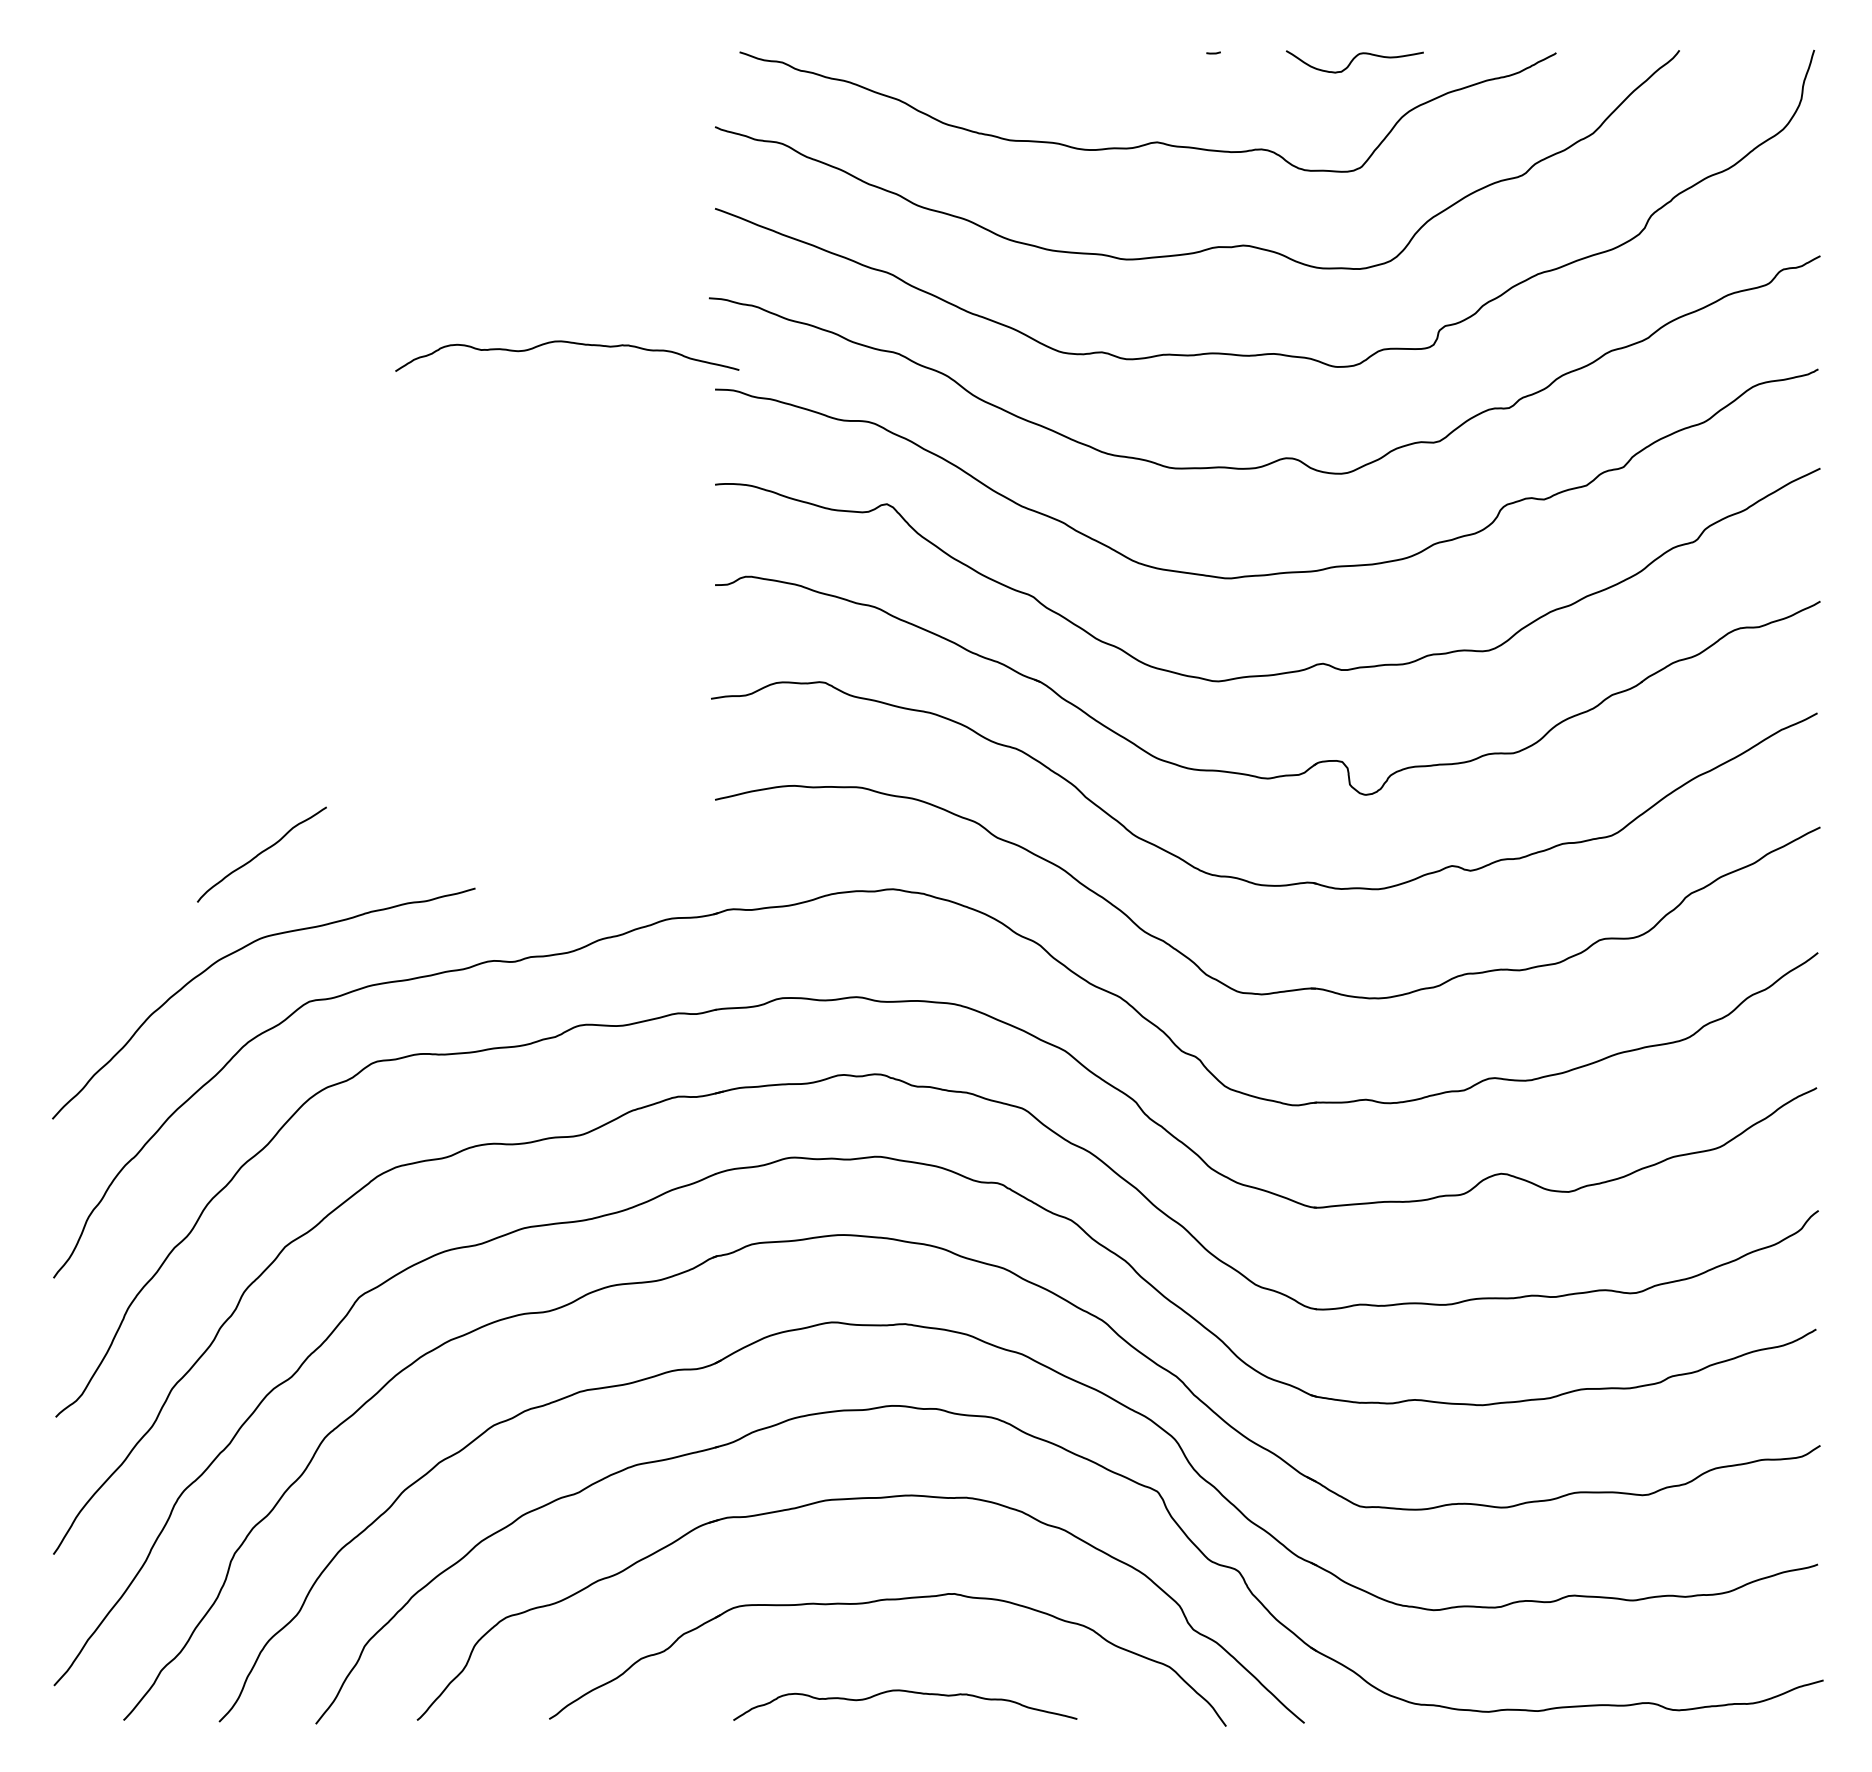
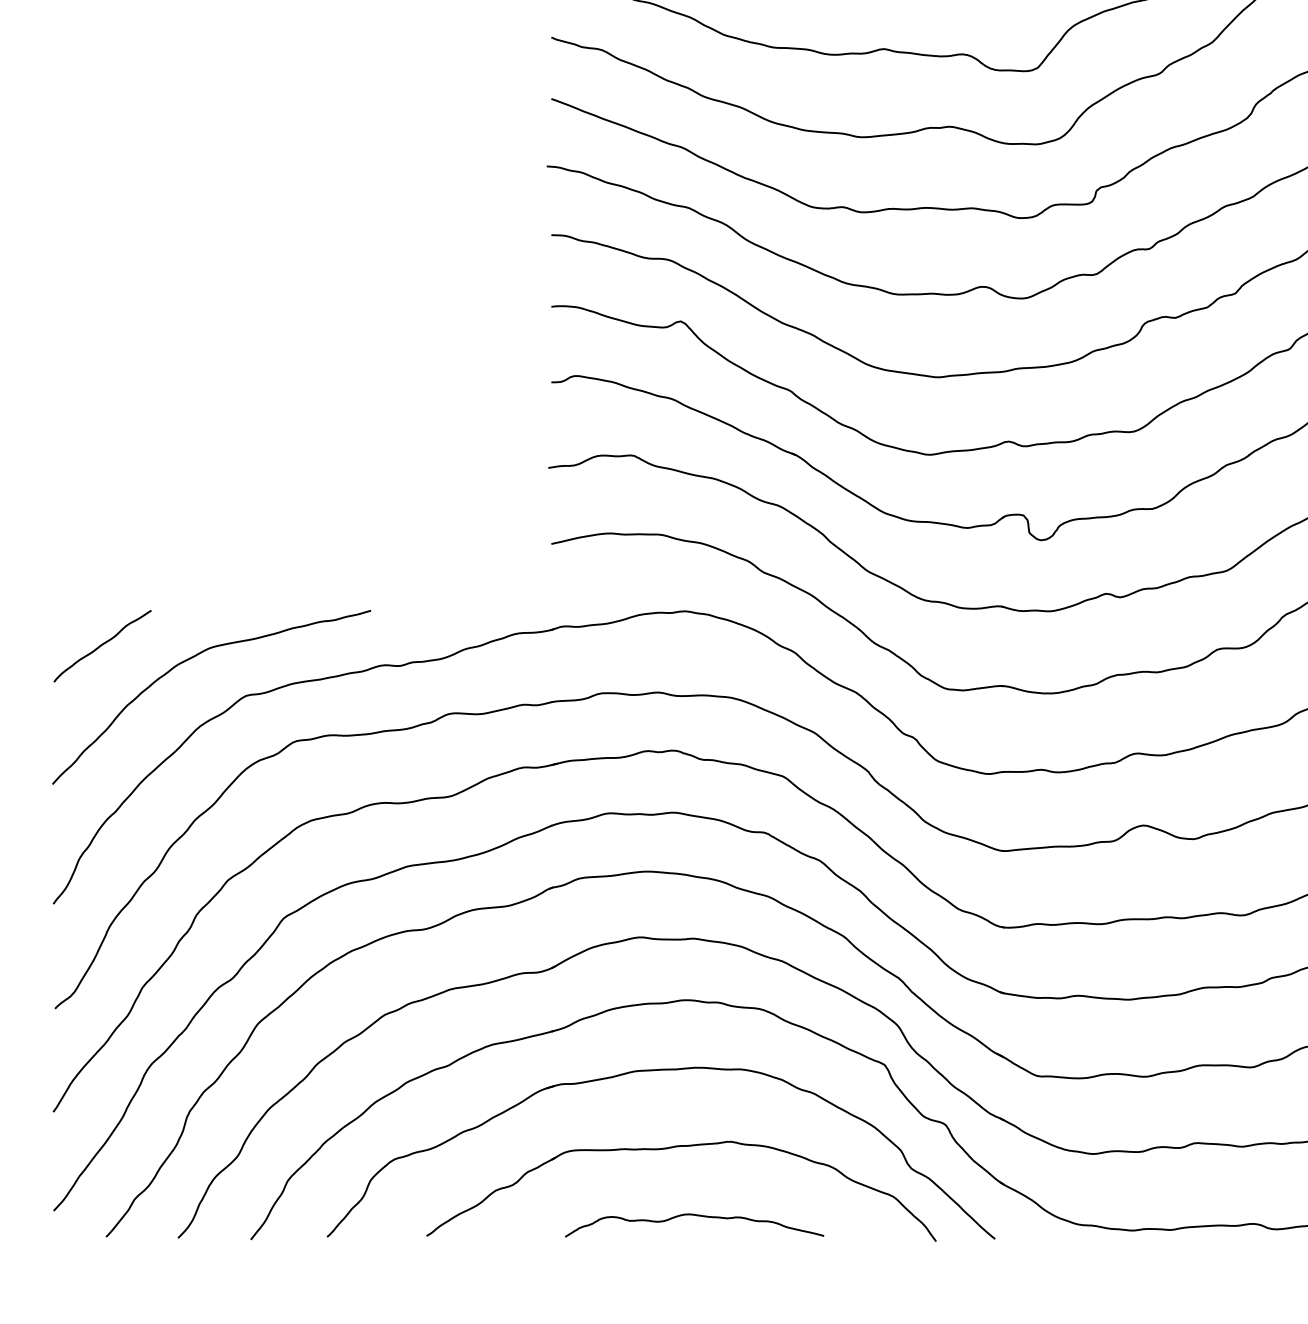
curve: (568, 343) -> (441, 200), removed
curve: (261, 853) -> (102, 645), moved

